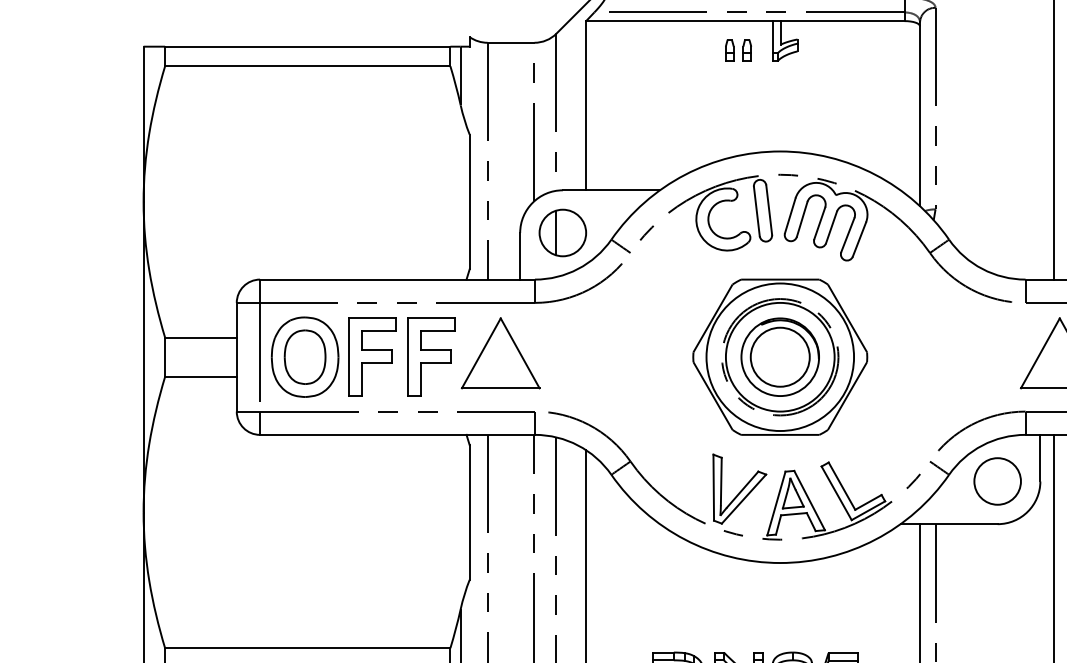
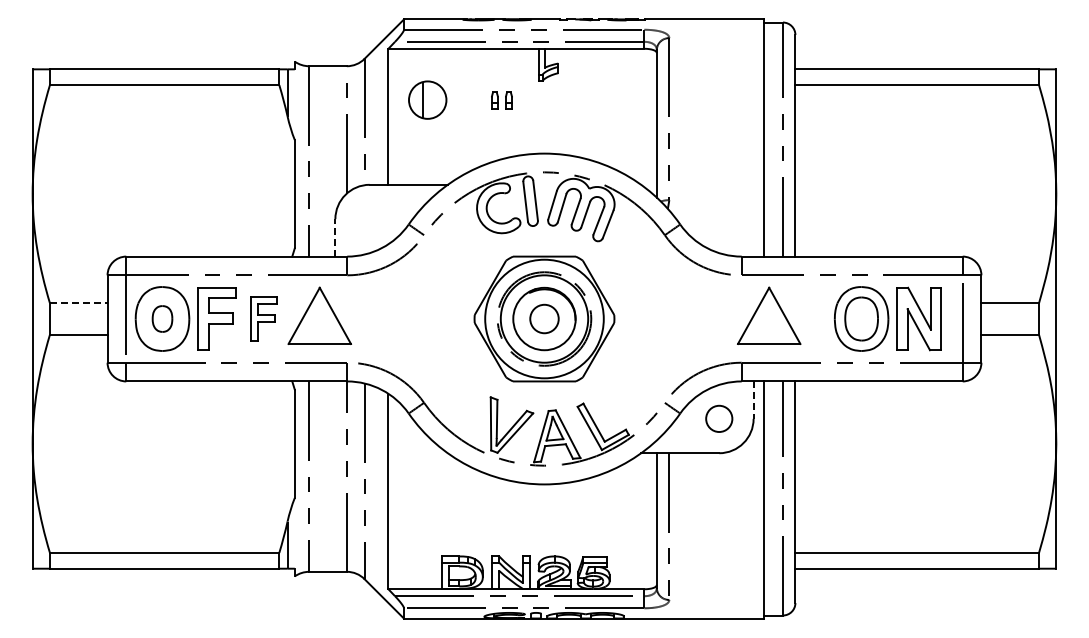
part: (737, 50) -> (501, 100), moved
part: (562, 232) -> (427, 99), moved
line: (520, 255) -> (335, 237), solid -> dashed
line: (200, 337) -> (78, 303), solid -> dashed
part: (305, 356) -> (162, 318), size x0.6
part: (430, 356) -> (263, 318), size x0.7
circle: (780, 356) -> (544, 318), size x0.6
line: (1040, 458) -> (753, 400), solid -> dashed
circle: (997, 480) -> (719, 418), size x0.7

